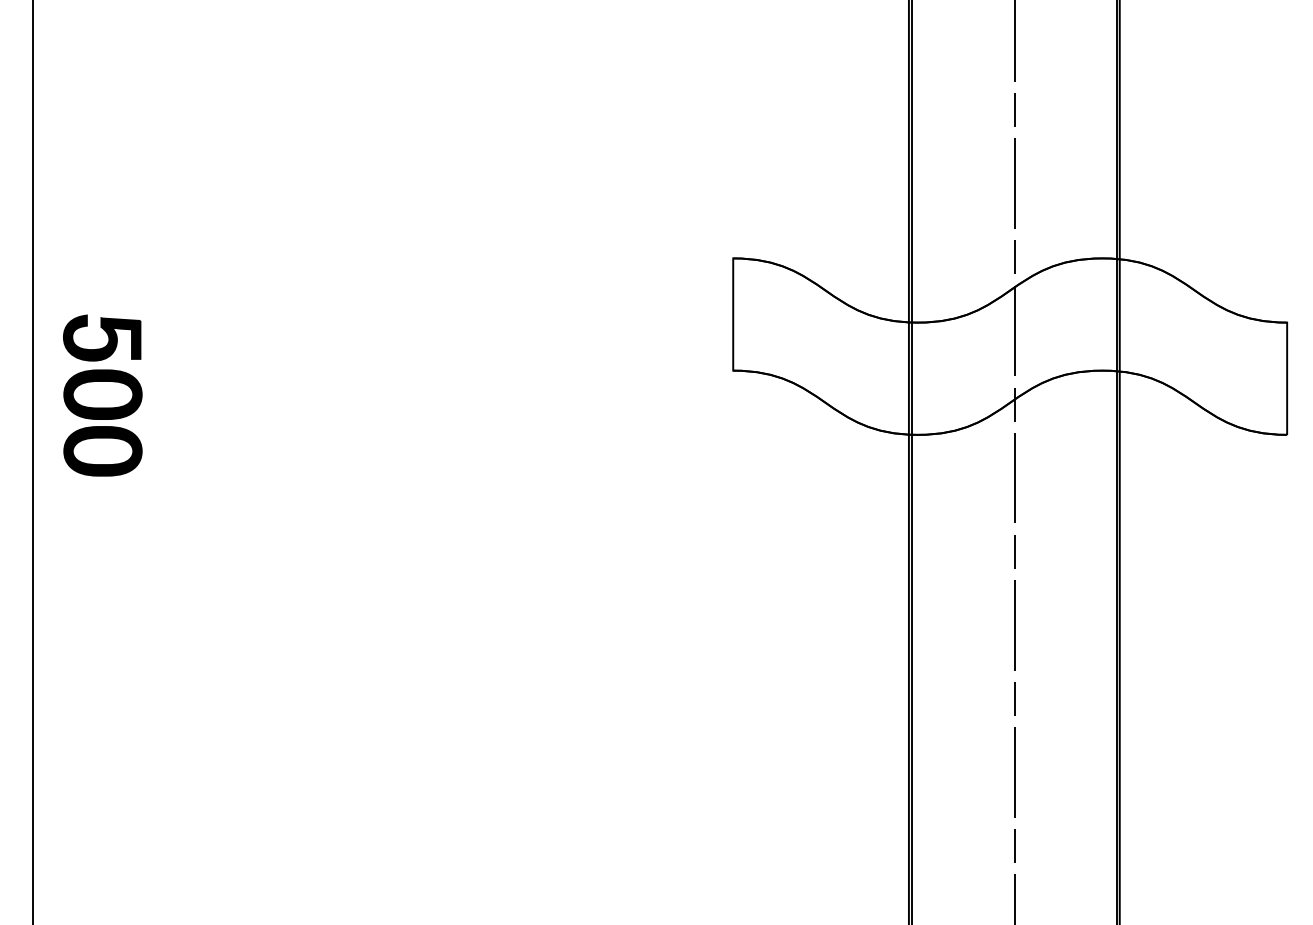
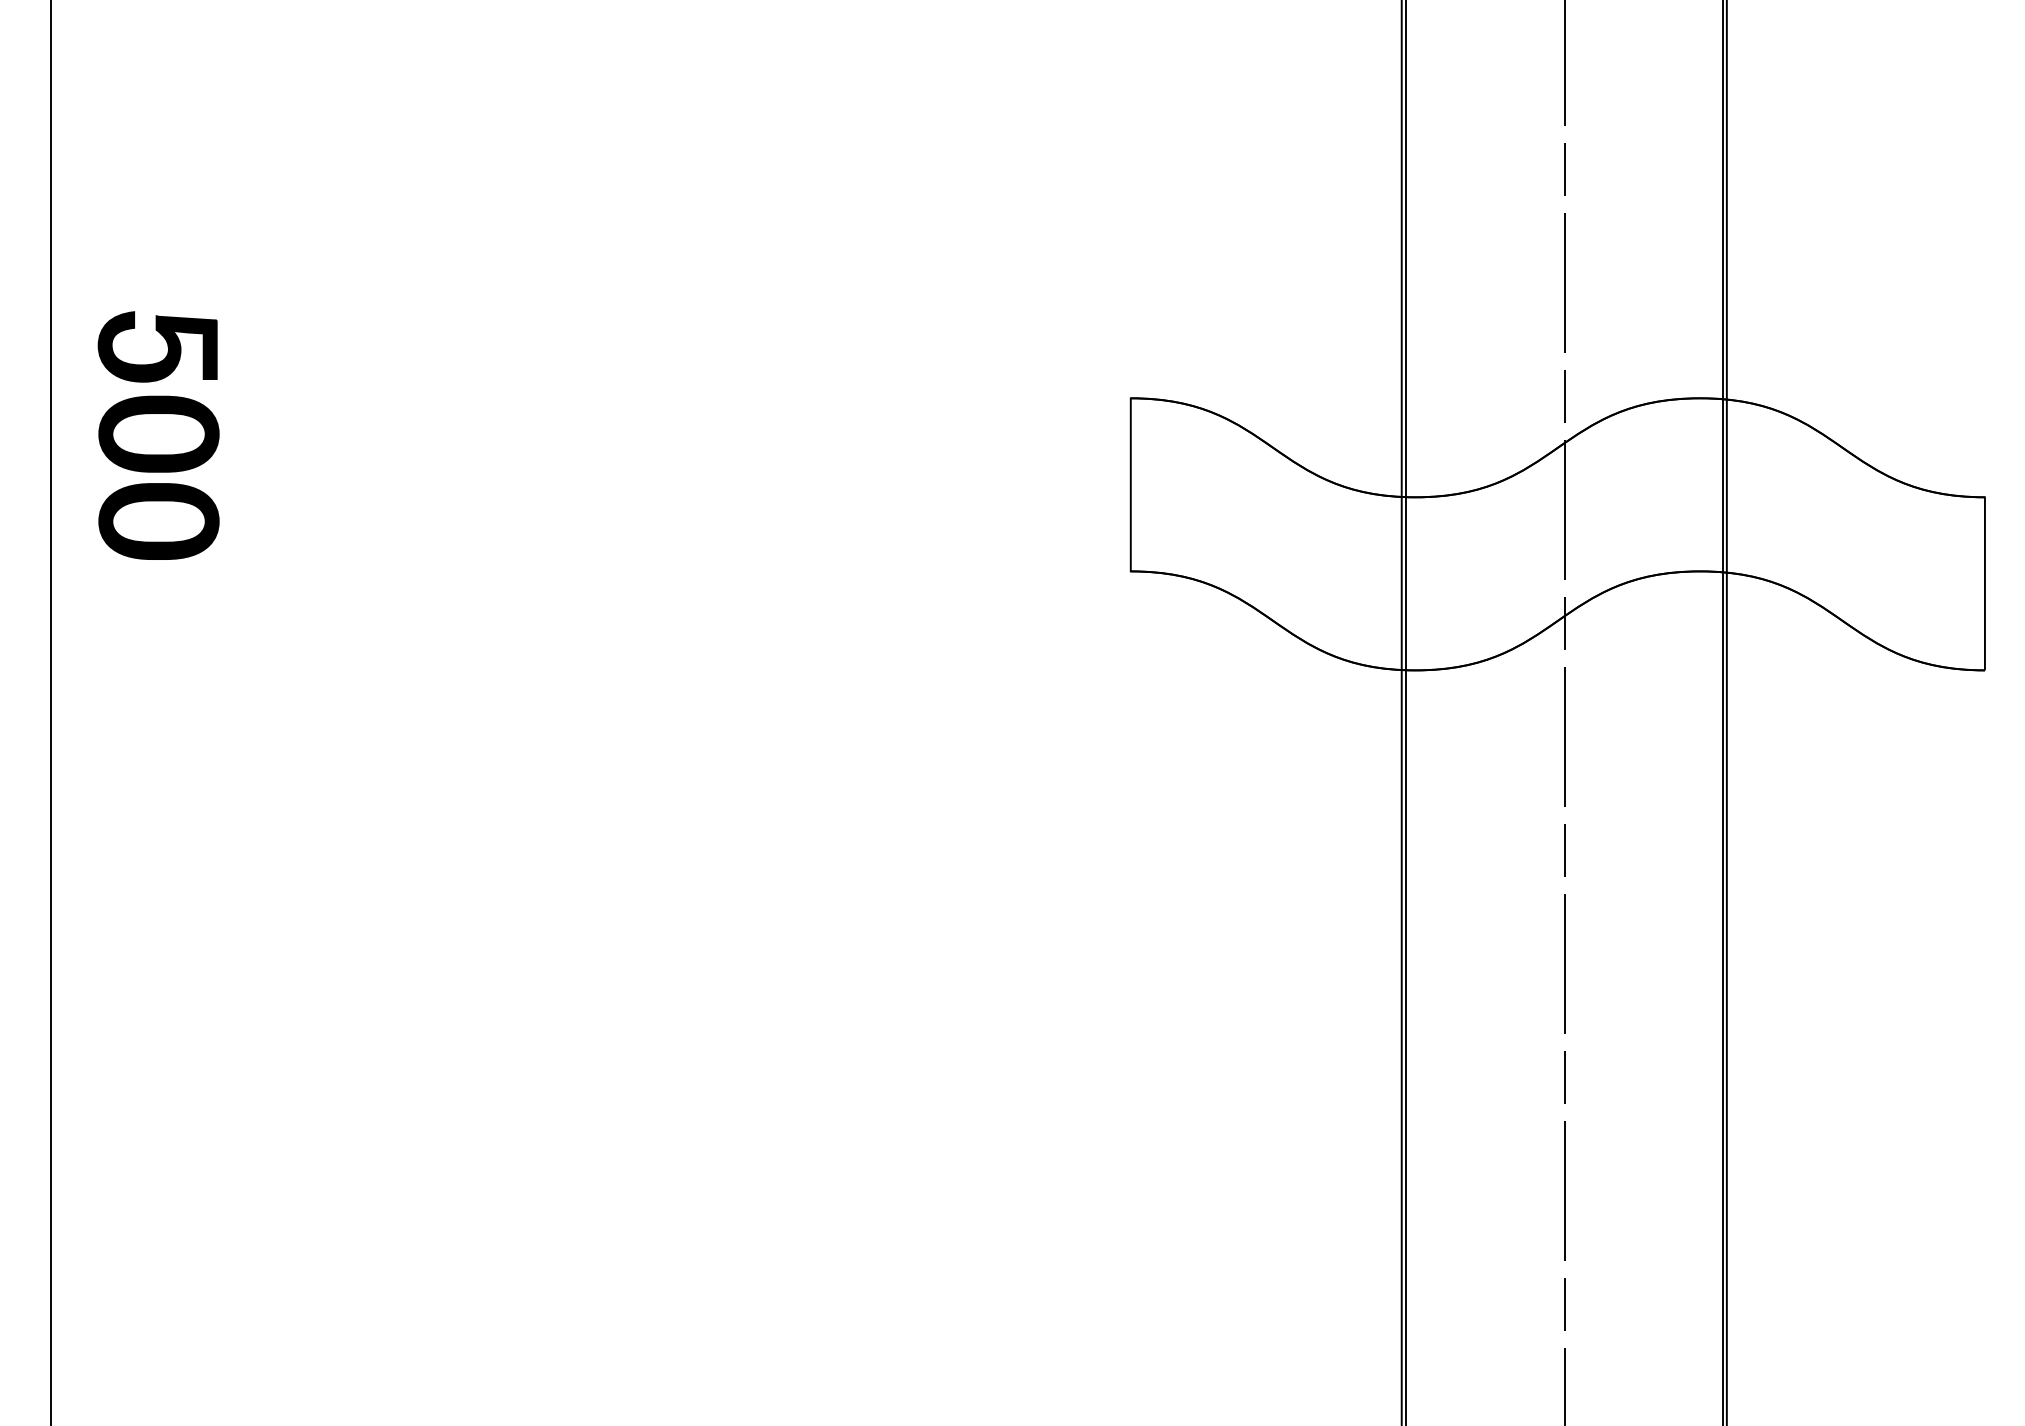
part: (102, 395) -> (158, 435), moved

